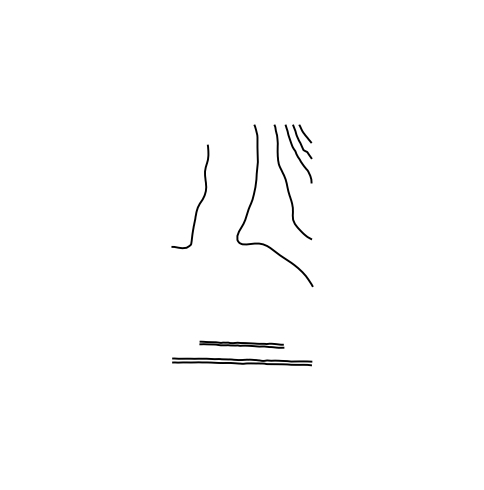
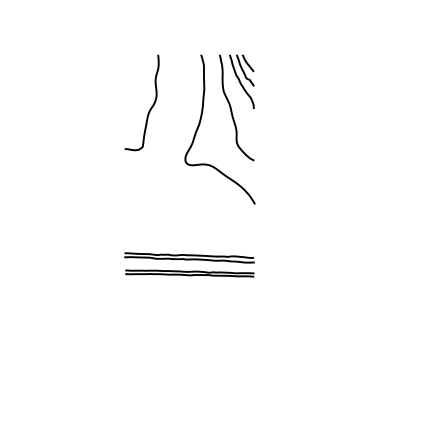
curve: (198, 203) -> (149, 109), moved
part: (241, 344) -> (189, 257), size x1.67

